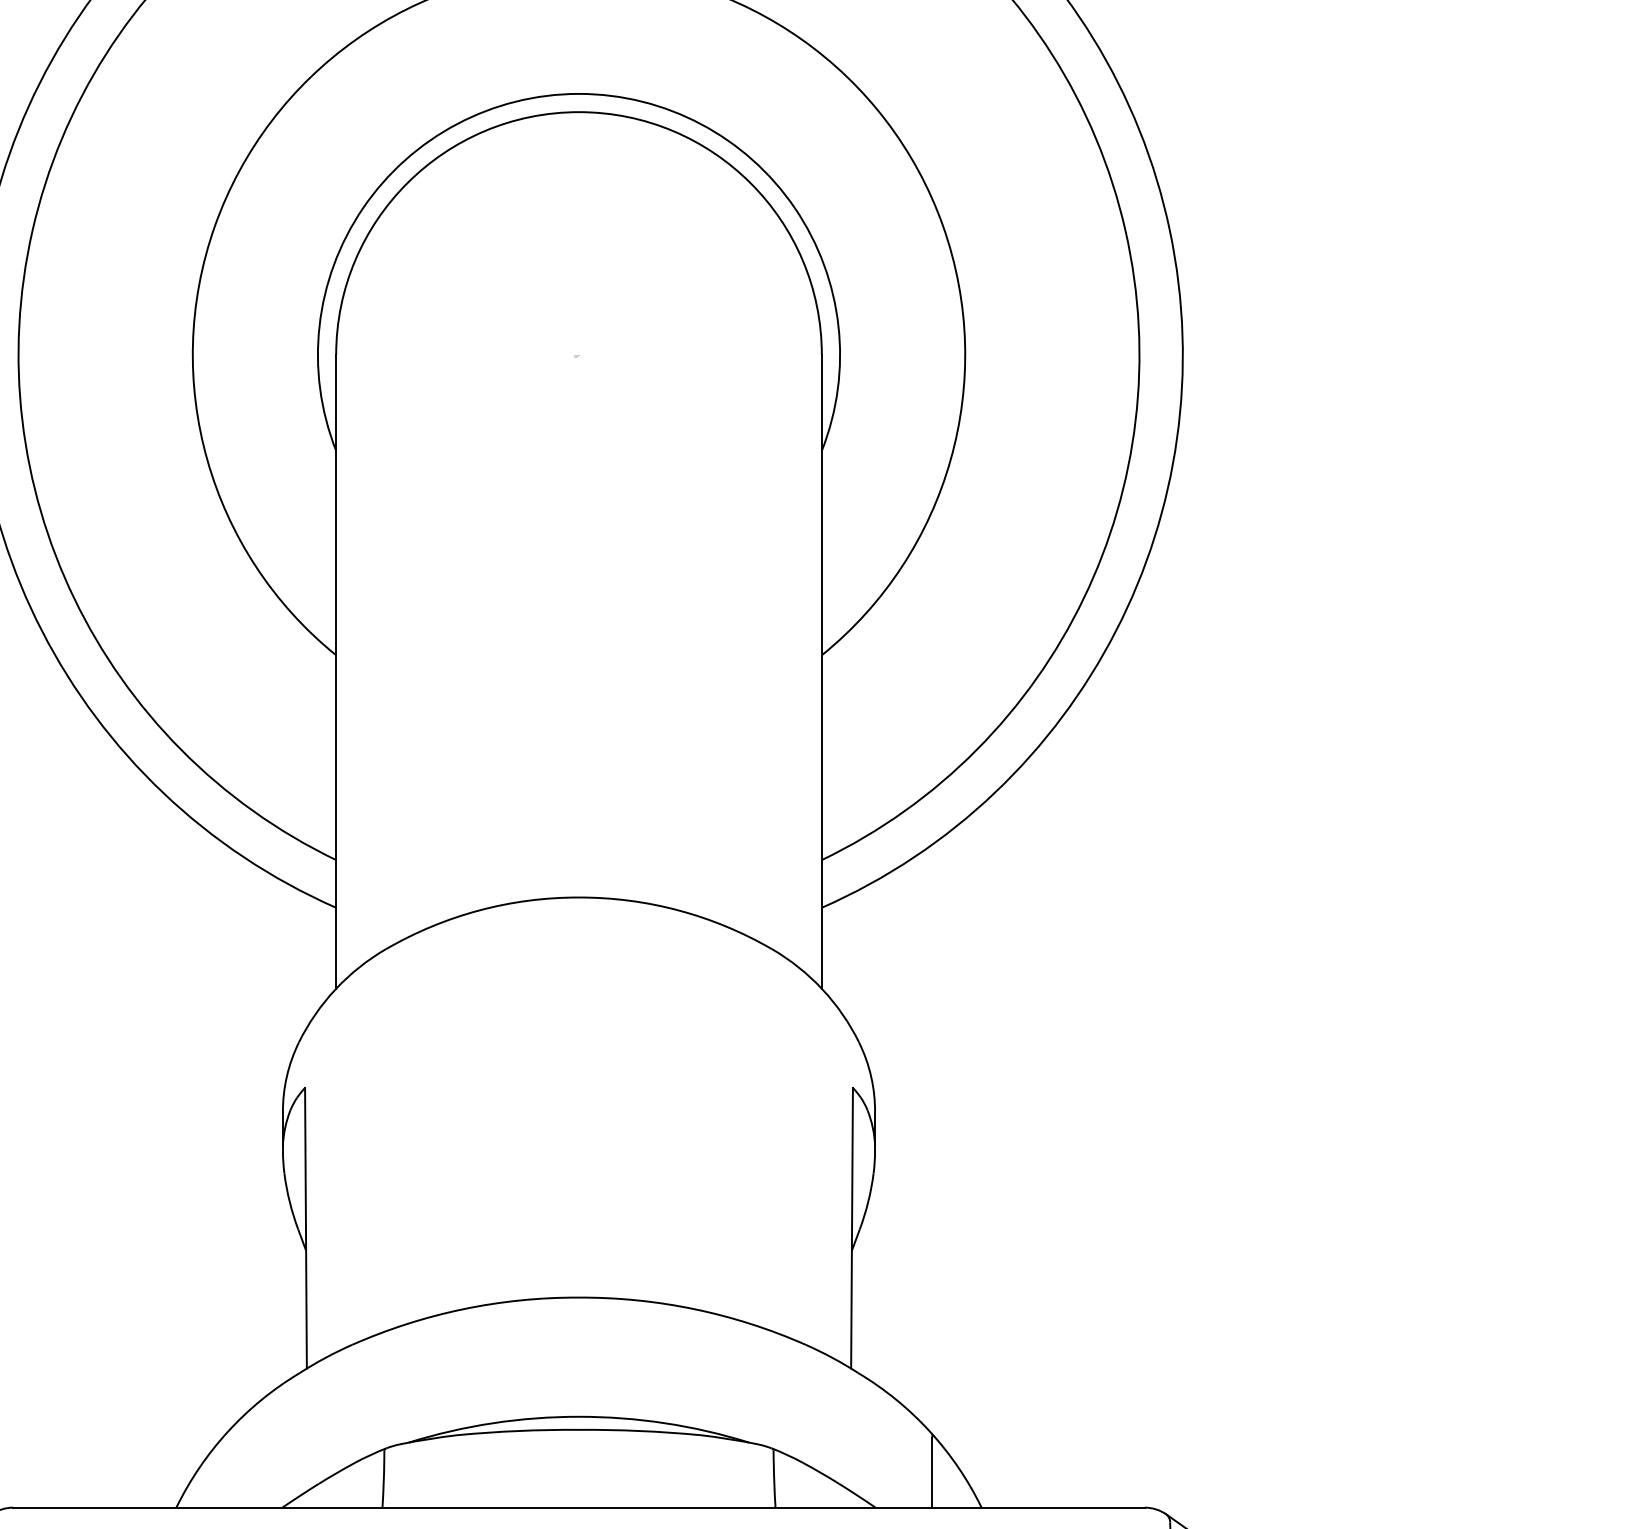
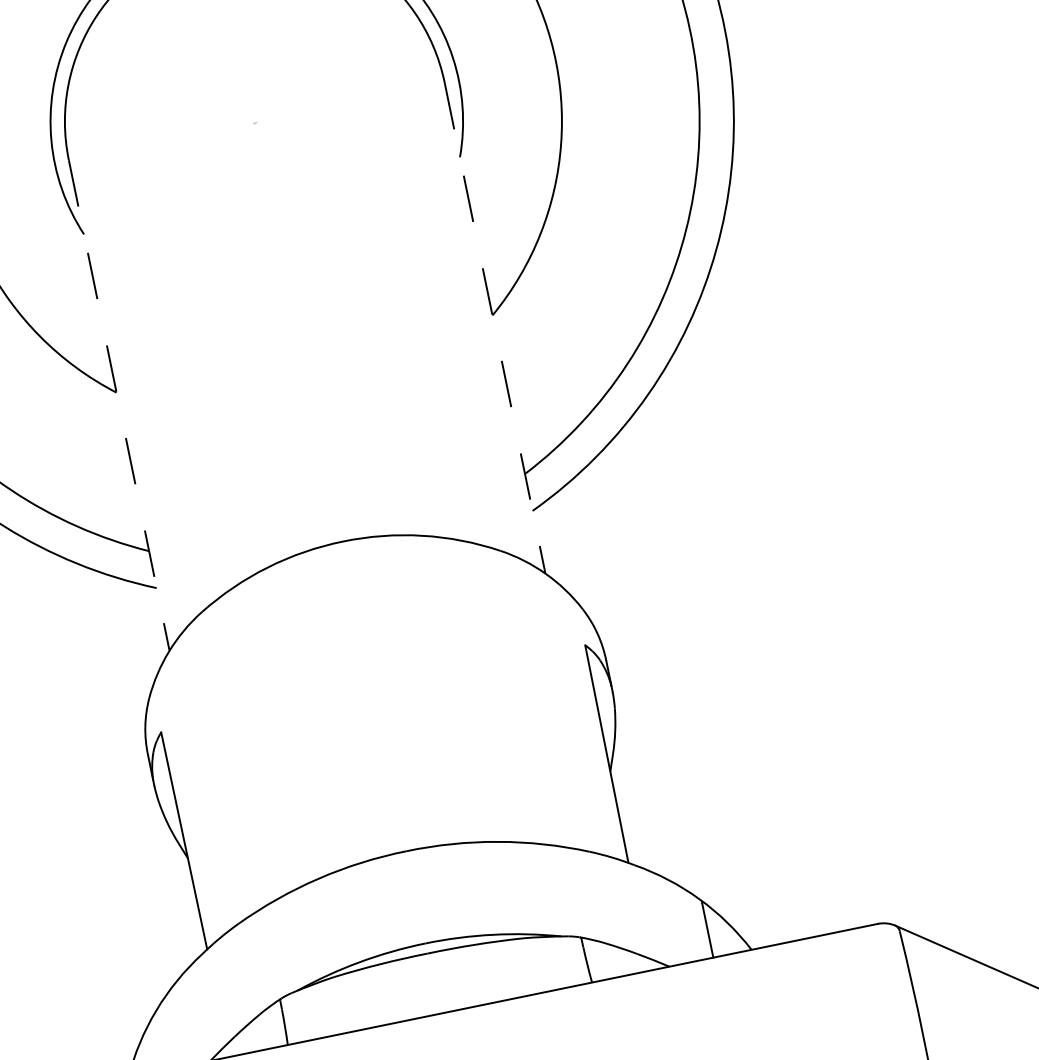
line: (336, 671) -> (119, 405), solid -> dashed
line: (821, 671) -> (494, 328), solid -> dashed

